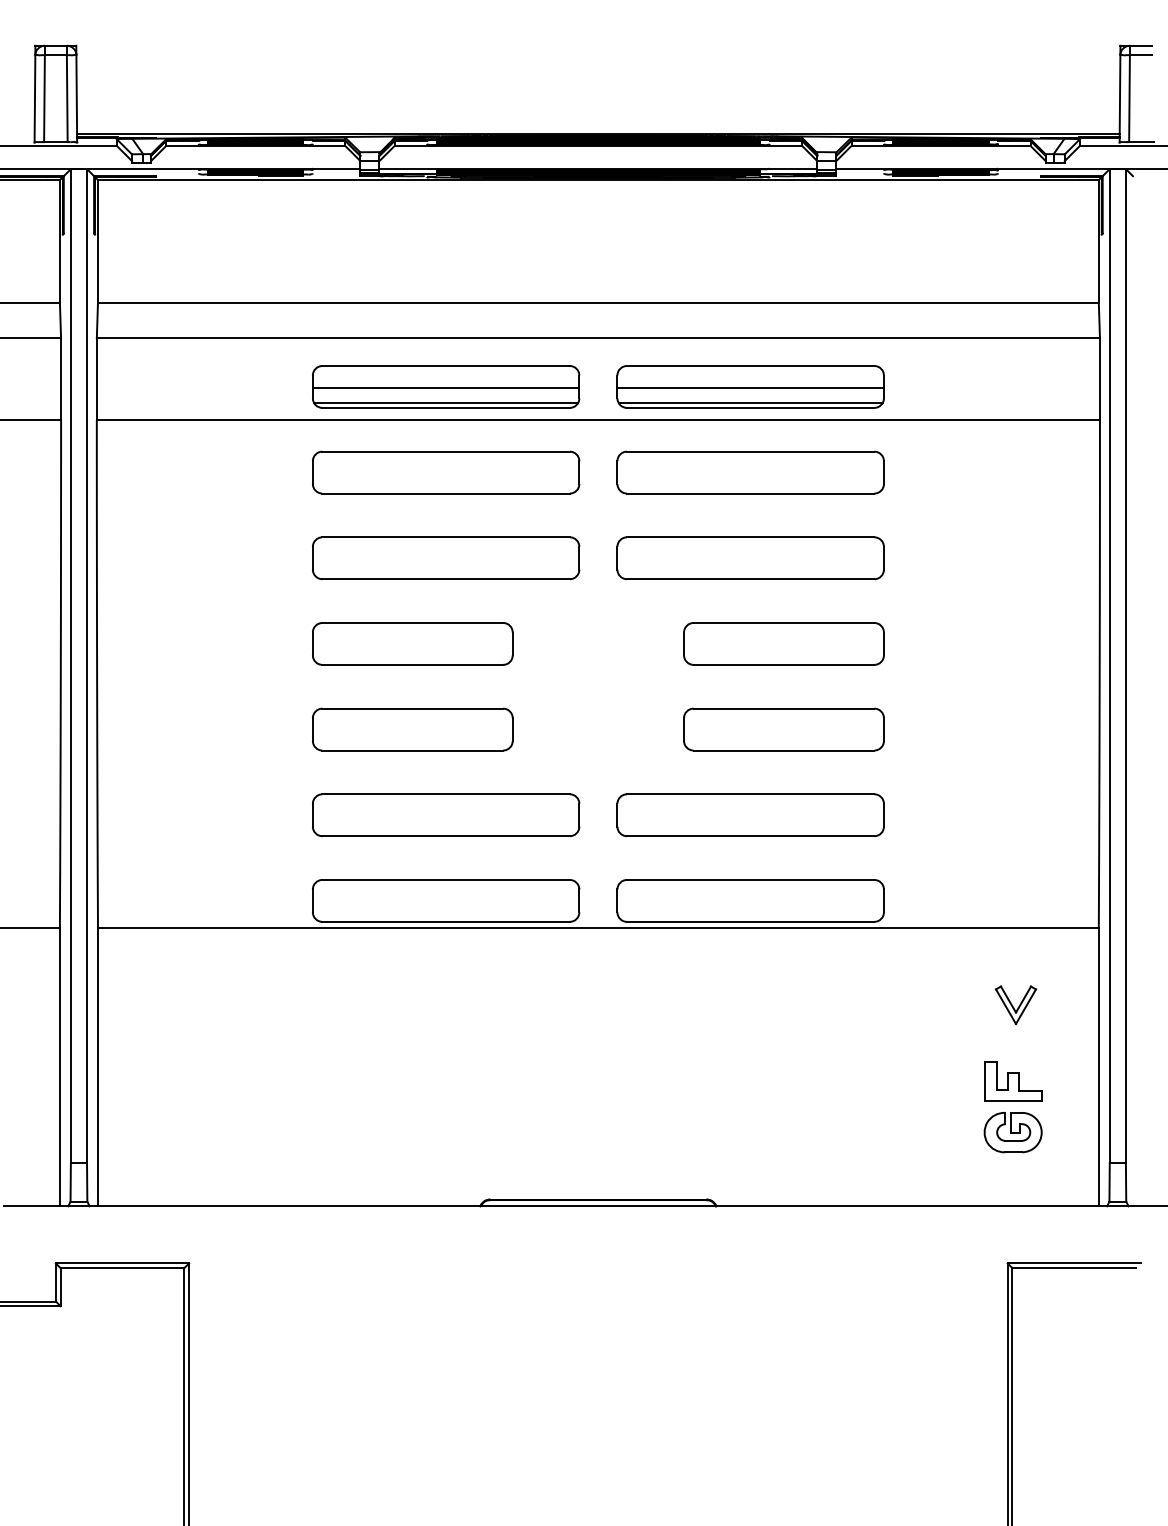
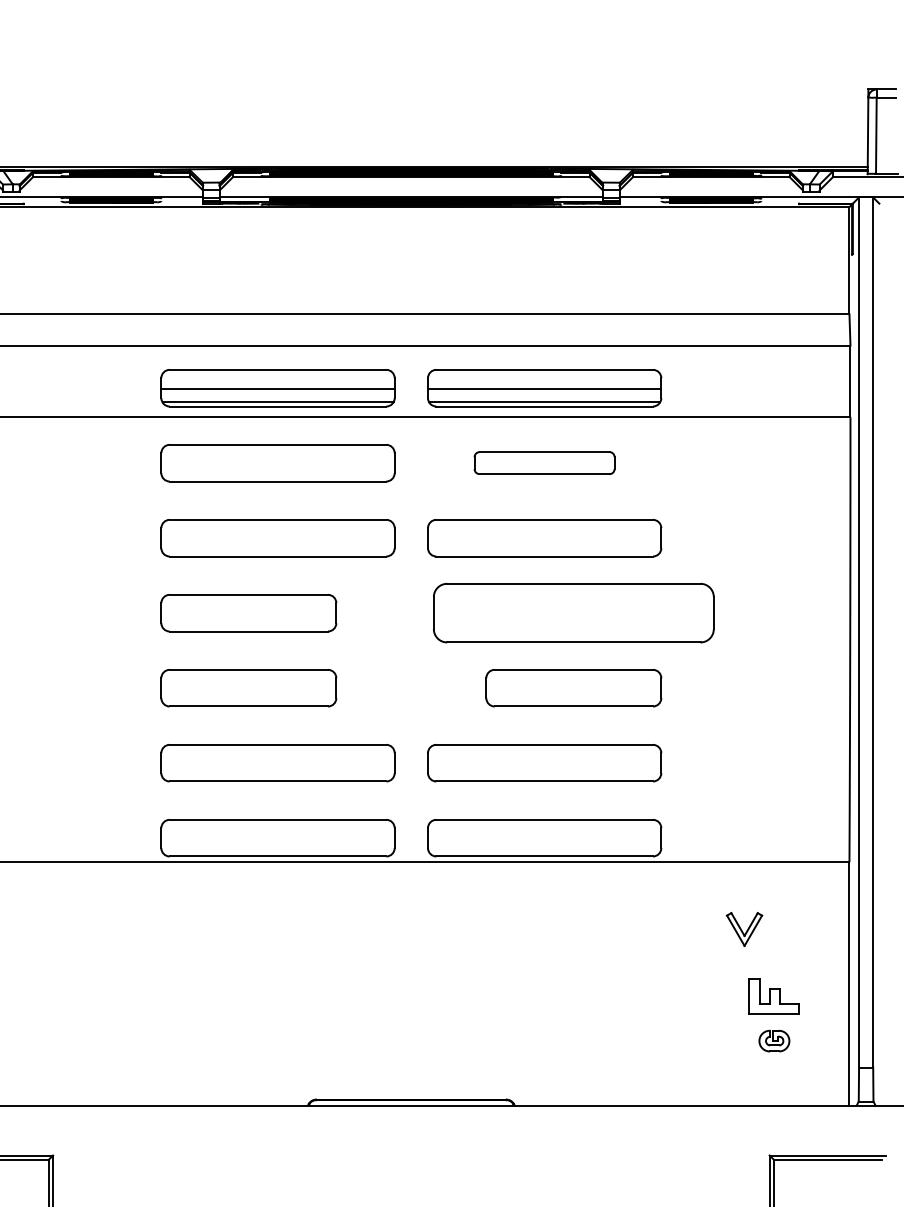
part: (750, 472) -> (544, 463), size x0.6
part: (783, 643) -> (573, 612), size x1.6
part: (1015, 1005) -> (744, 929), moved
part: (1012, 1132) -> (773, 1040), size x0.6

